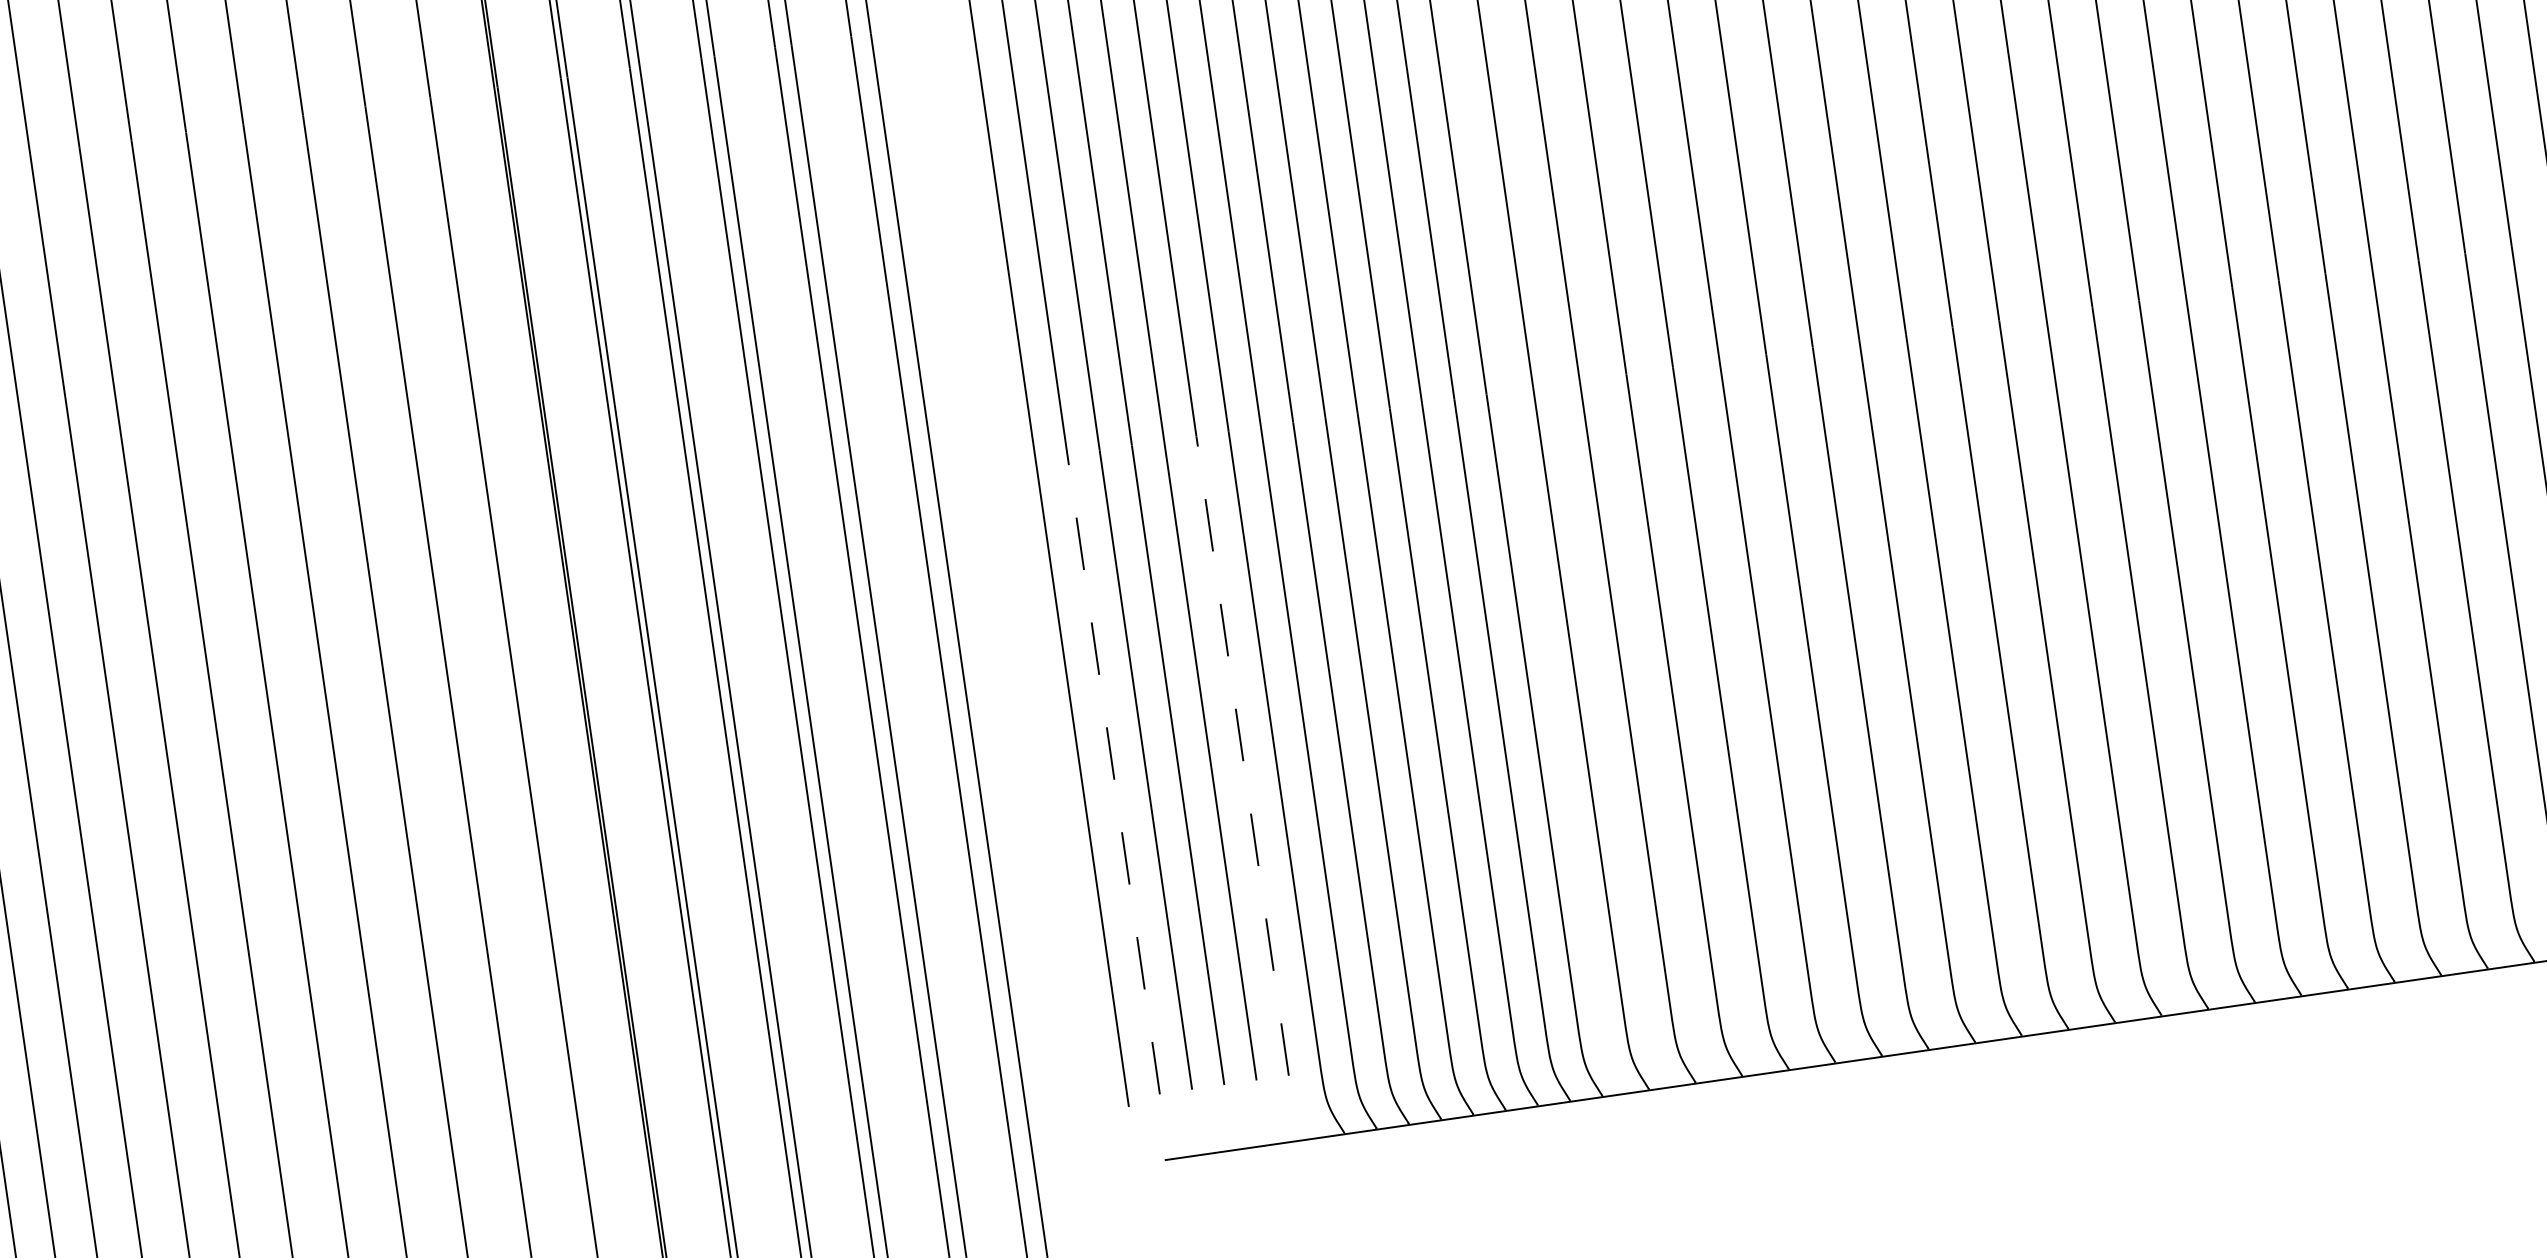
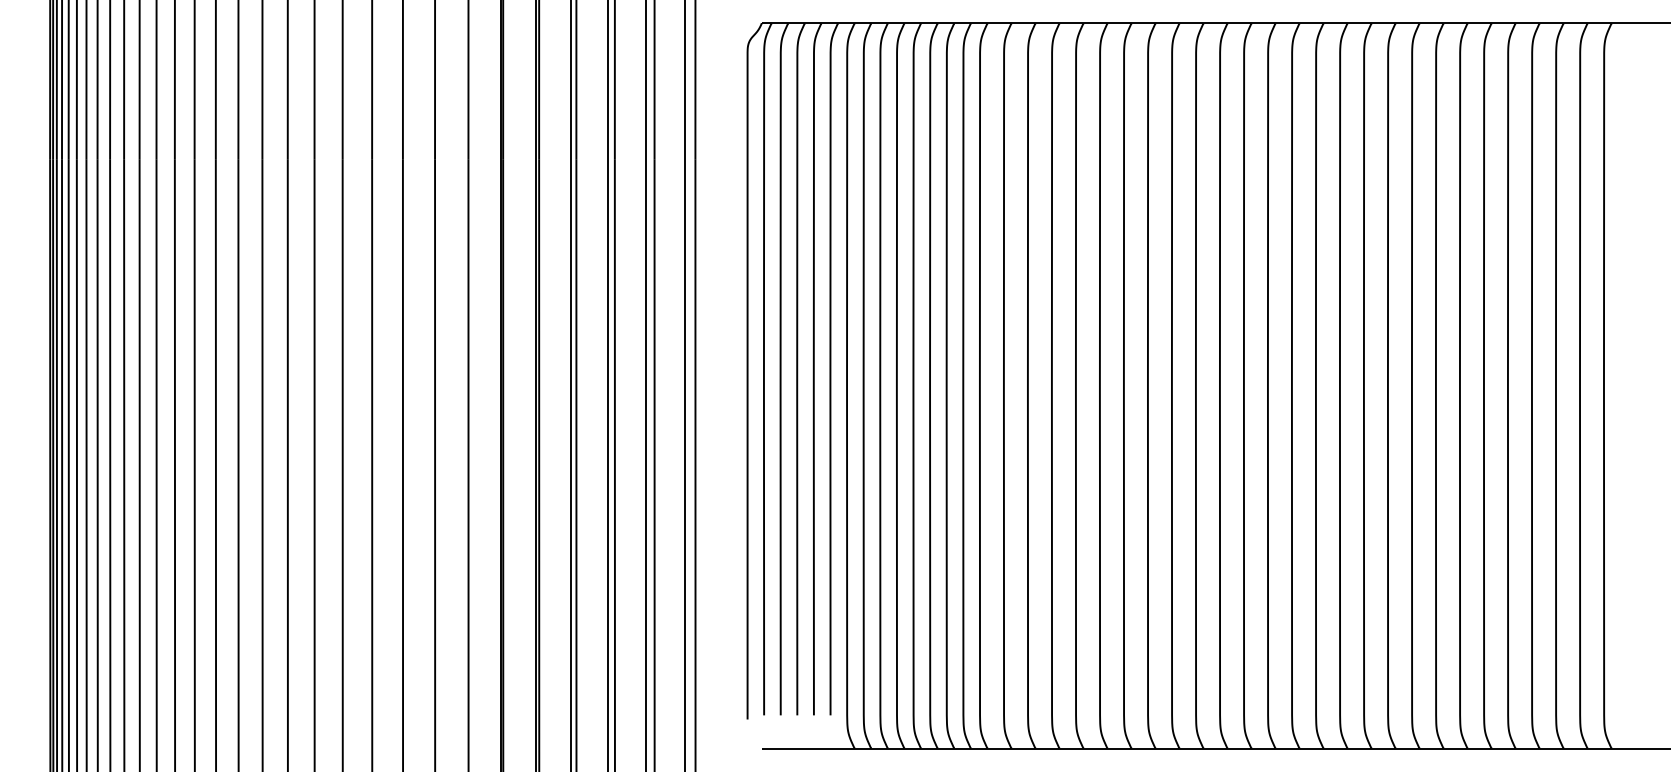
line: (1242, 755) -> (830, 550), dashed -> solid
line: (1114, 774) -> (764, 550), dashed -> solid

